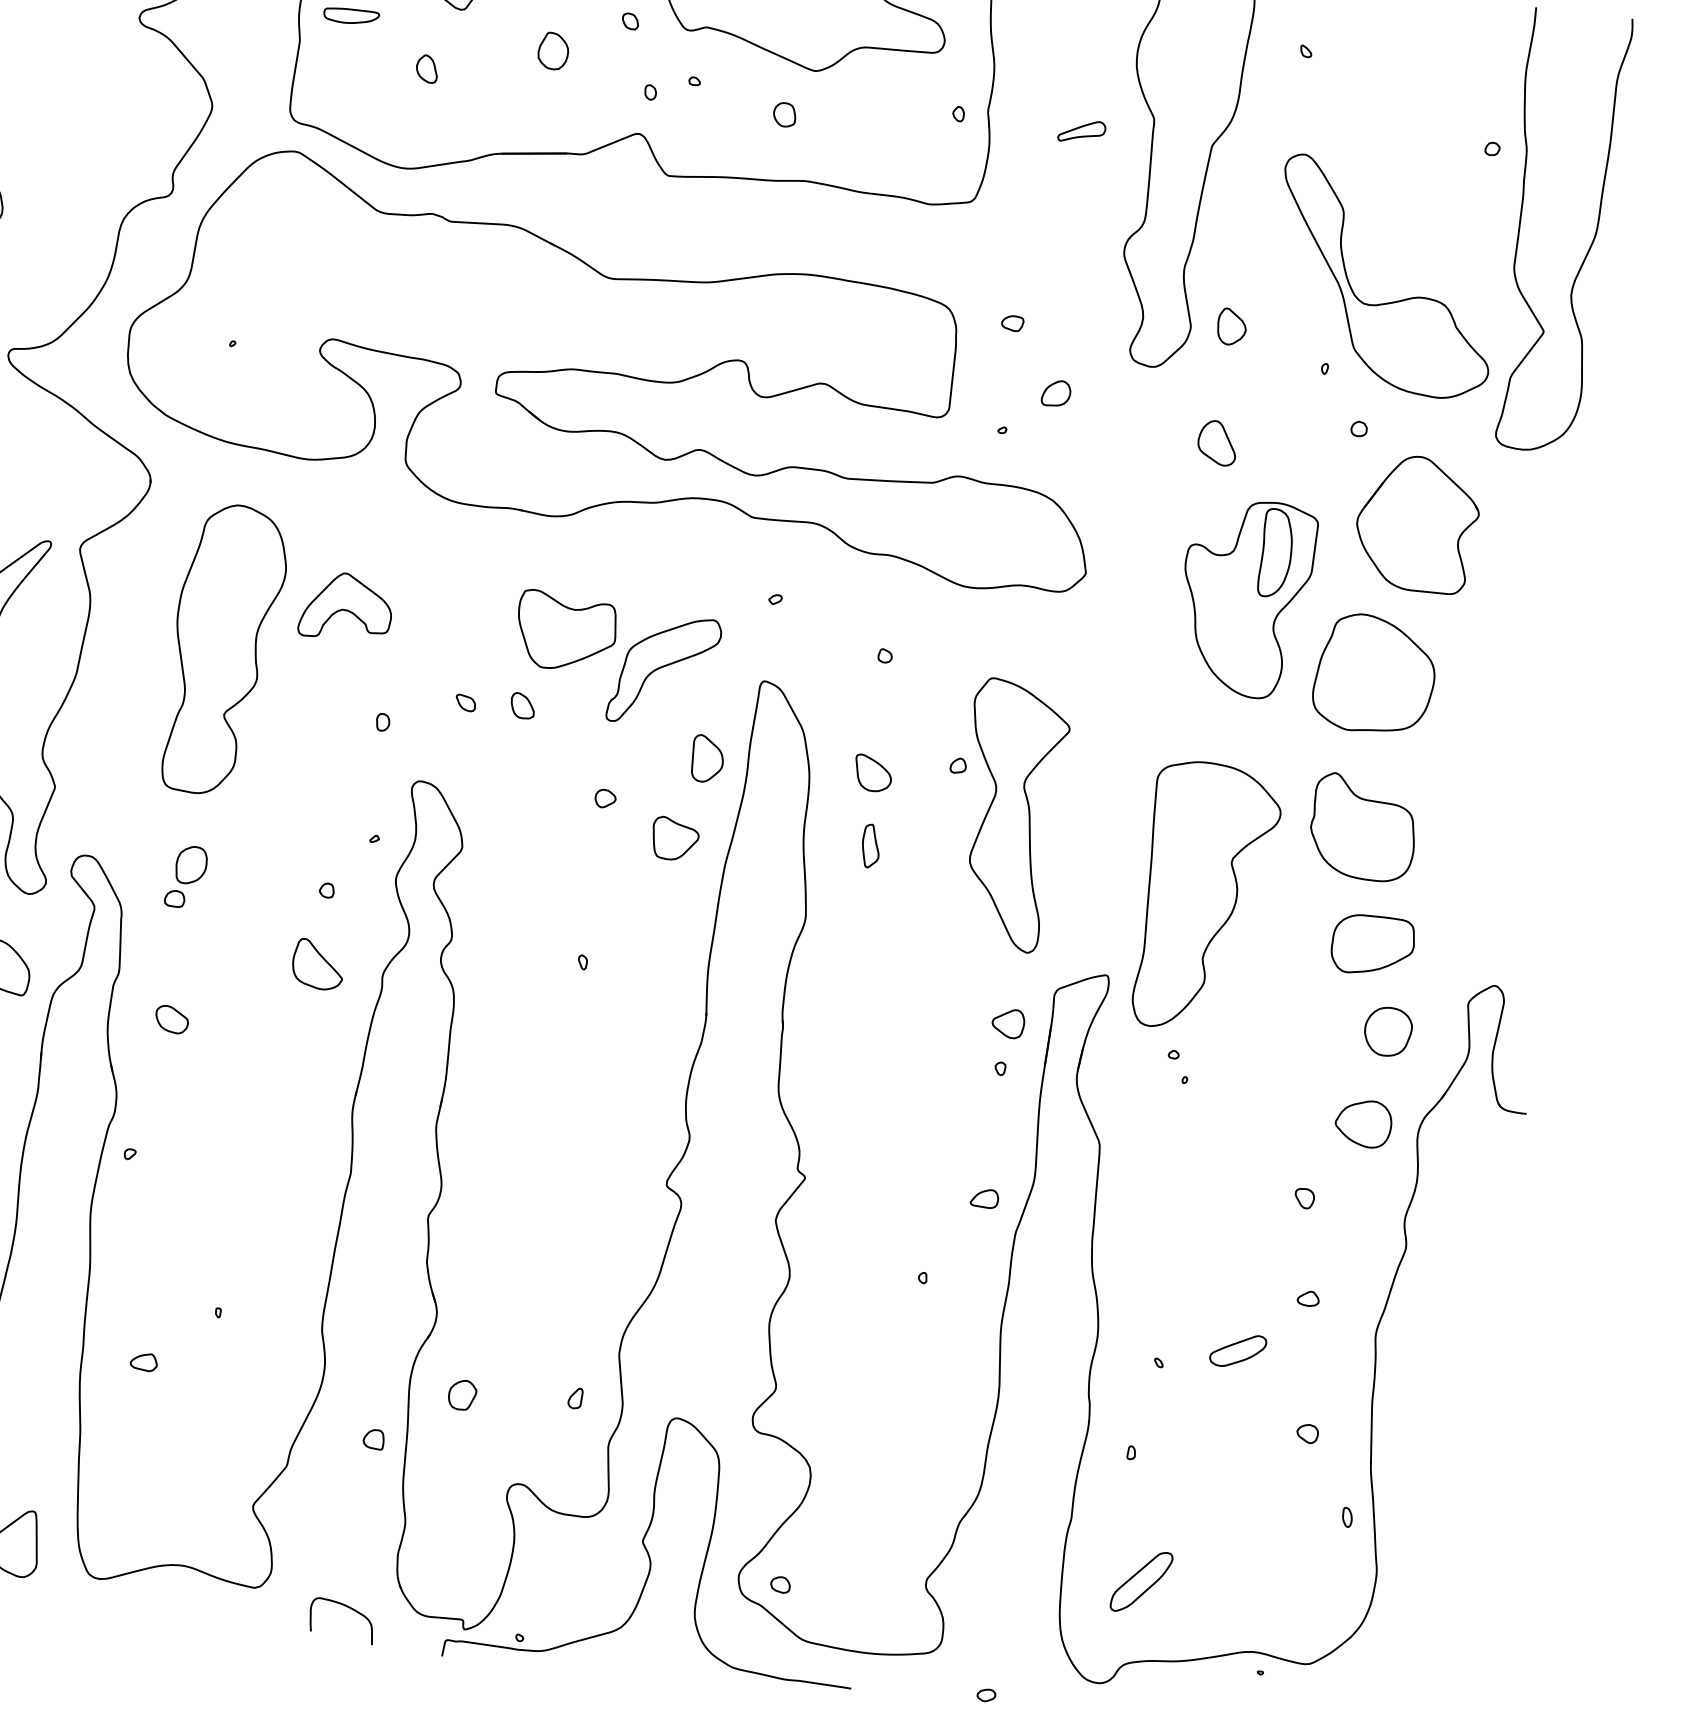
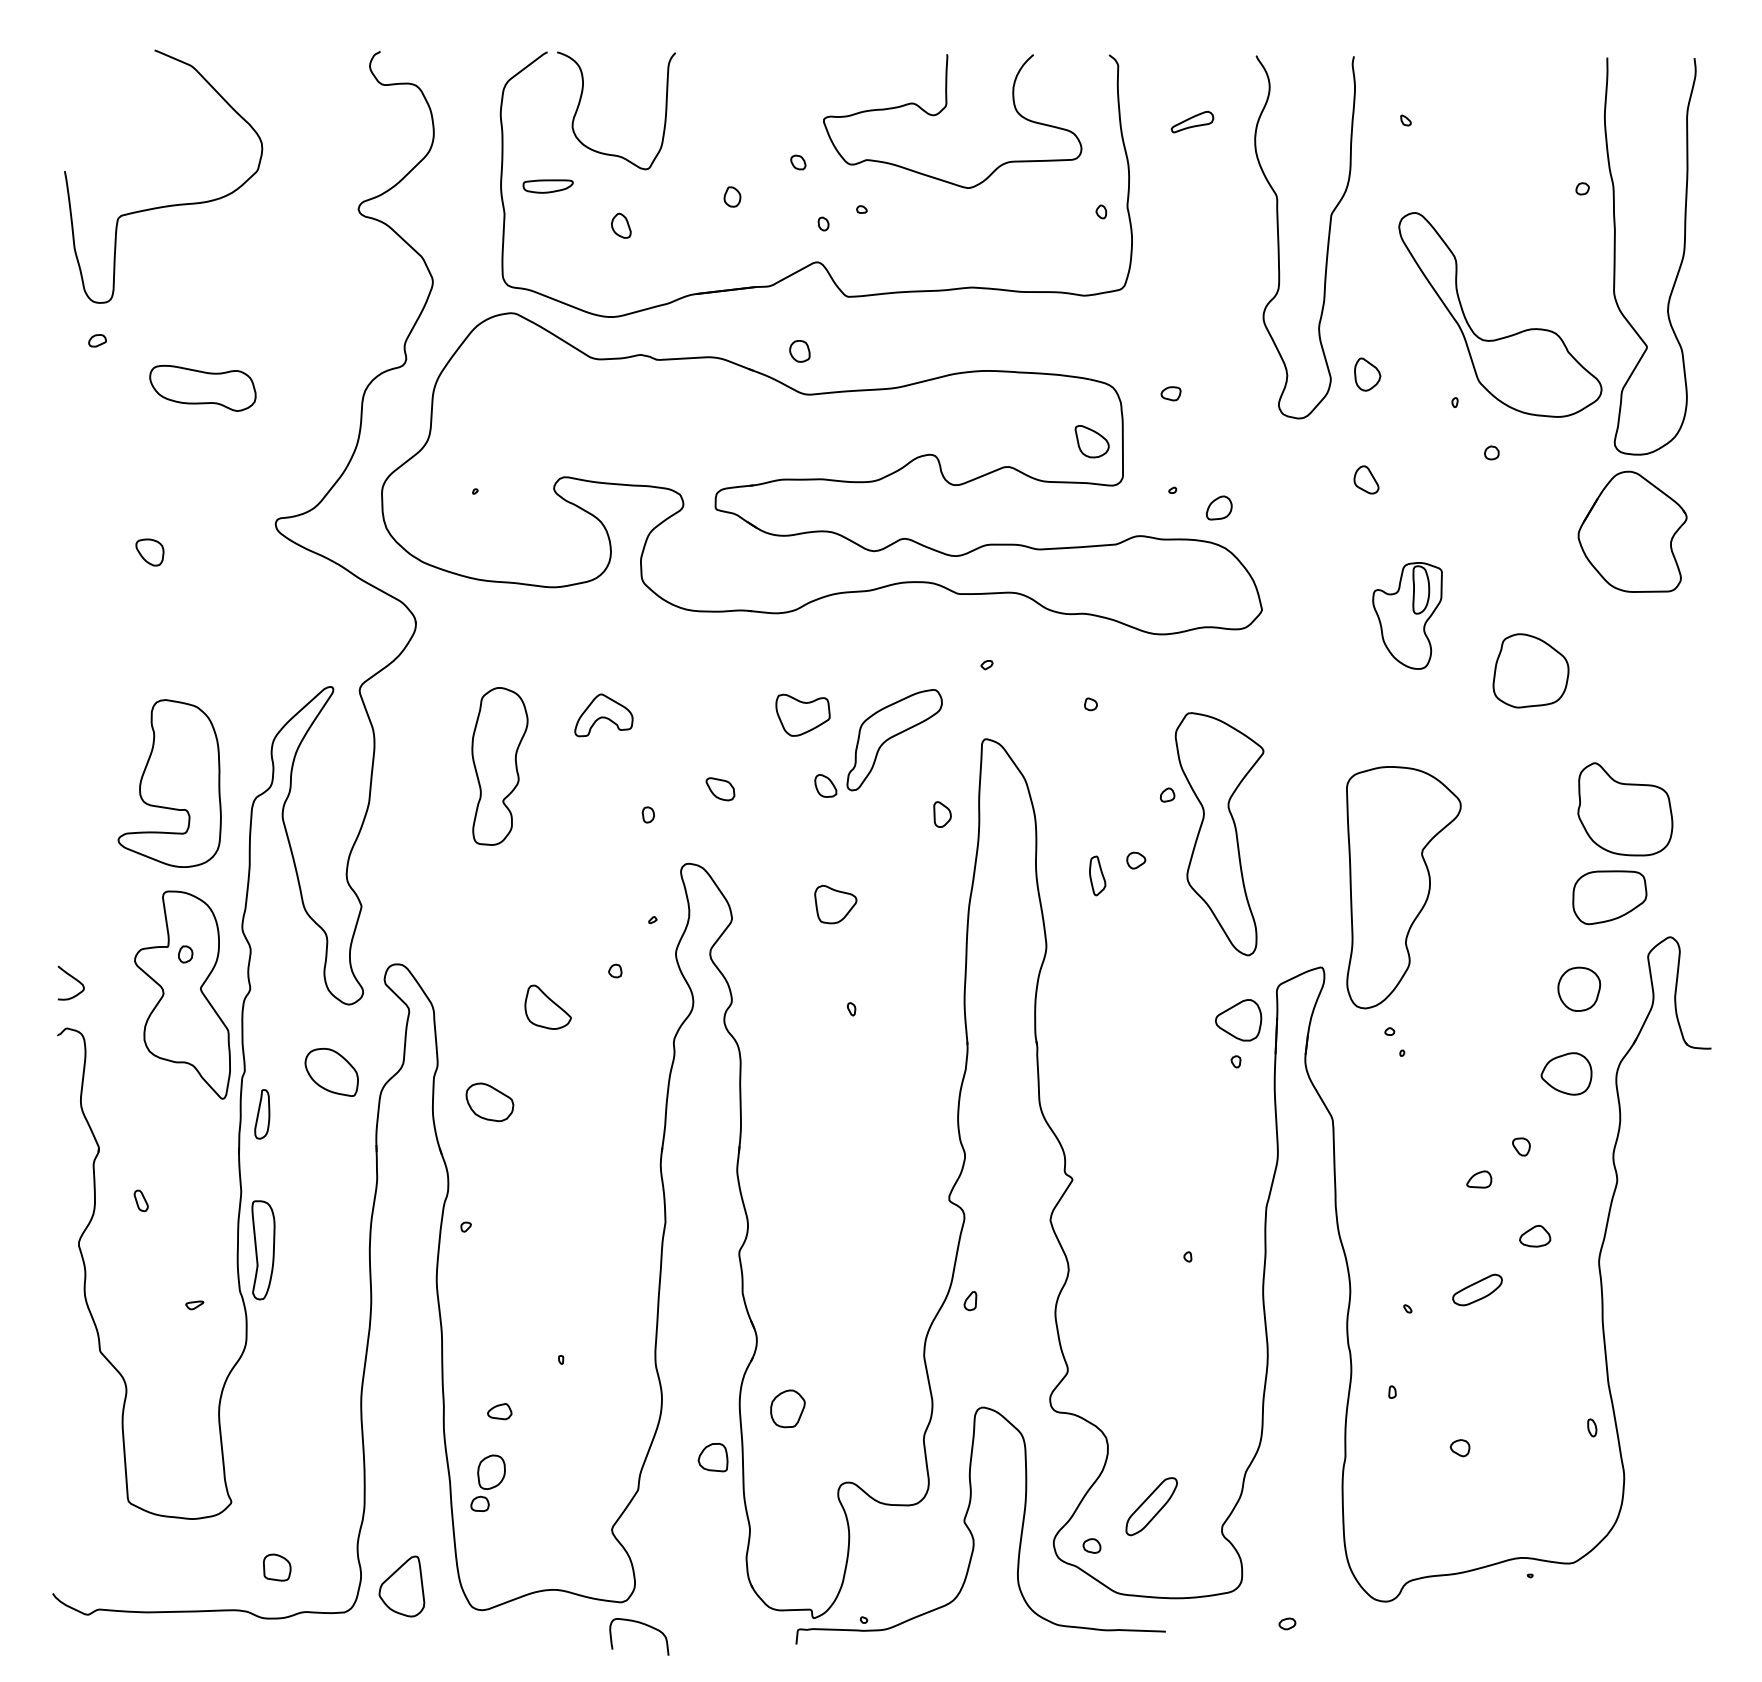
part: (553, 50) -> (732, 196), size x0.6
part: (784, 114) -> (799, 351), moved
part: (1081, 132) -> (1192, 122), moved
part: (1055, 392) -> (1218, 507), moved
part: (1217, 442) -> (1366, 479), size x0.7
part: (1417, 523) -> (1632, 531), moved
part: (1245, 597) -> (1407, 615), size x0.6
part: (346, 607) -> (603, 715), size x0.7
part: (565, 632) -> (802, 715), size x0.6
part: (224, 650) -> (499, 766), size x0.6
part: (1374, 673) -> (1530, 670), size x0.7
part: (465, 702) -> (720, 788), size x1.6
part: (522, 705) -> (825, 785), moved
part: (707, 758) -> (942, 814), size x0.6
part: (872, 773) -> (1091, 441), moved
part: (605, 798) -> (1136, 860), moved
part: (1363, 828) -> (1625, 809), moved
part: (674, 839) -> (835, 904), moved
part: (185, 876) -> (487, 1482), moved
part: (1372, 945) -> (1609, 897), moved
part: (317, 963) -> (547, 1006), moved
part: (171, 1019) -> (489, 1102), size x1.6
part: (1008, 1023) -> (1238, 1020), size x1.6
part: (984, 1198) -> (1479, 1179), moved
part: (1307, 1297) -> (1534, 1235), size x1.6
part: (463, 1394) -> (788, 1408), size x1.4
part: (575, 1398) -> (970, 1301), moved
part: (1306, 1434) -> (1459, 1448), moved
part: (374, 1438) -> (713, 1456), size x1.6
part: (1141, 1581) -> (1151, 1506), moved
curve: (349, 1608) -> (644, 1625), moved

